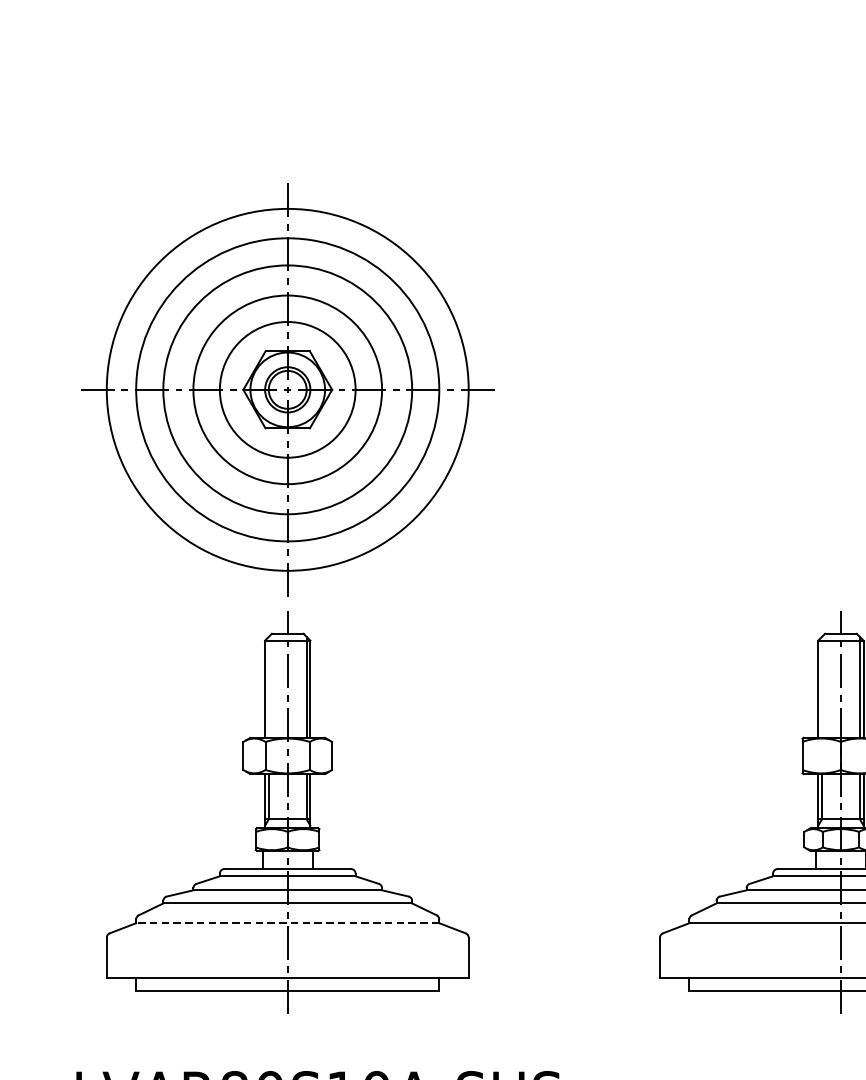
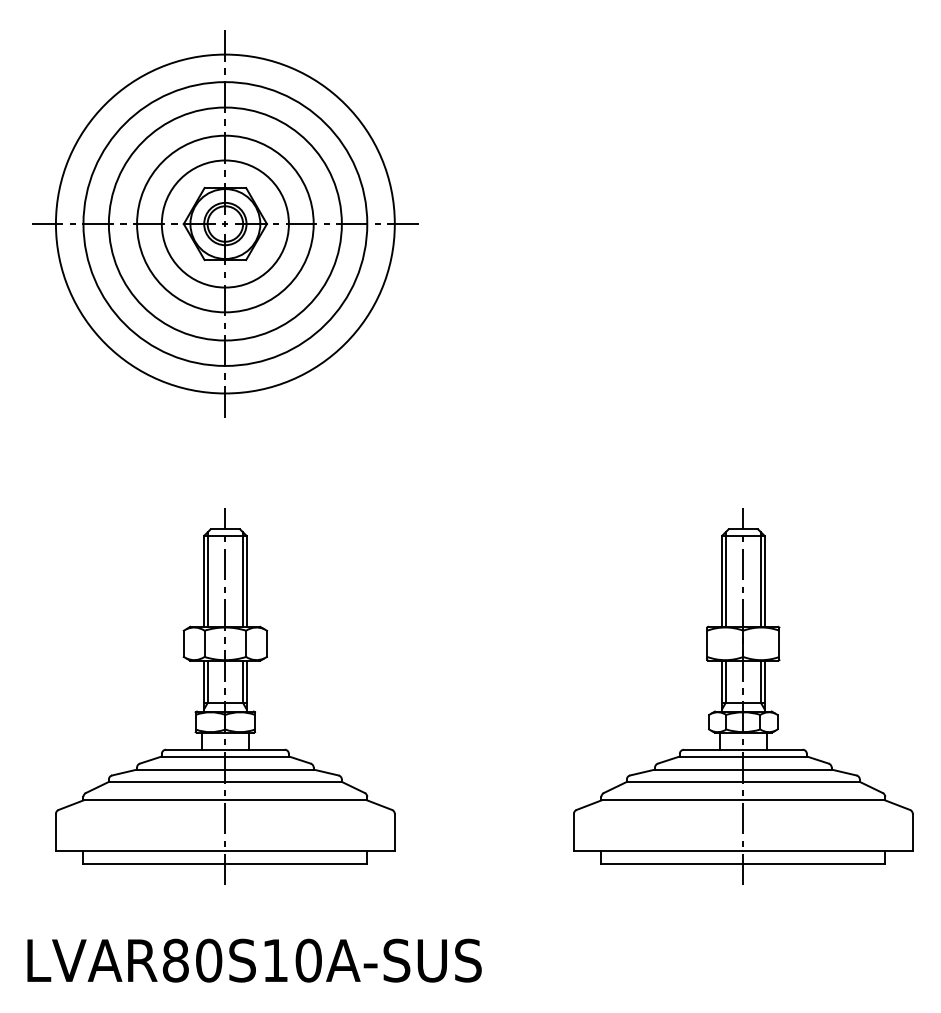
part: (287, 389) -> (225, 223), moved
line: (268, 687) -> (207, 579), added
line: (821, 687) -> (725, 579), added
line: (287, 923) -> (225, 800), dashed -> solid

